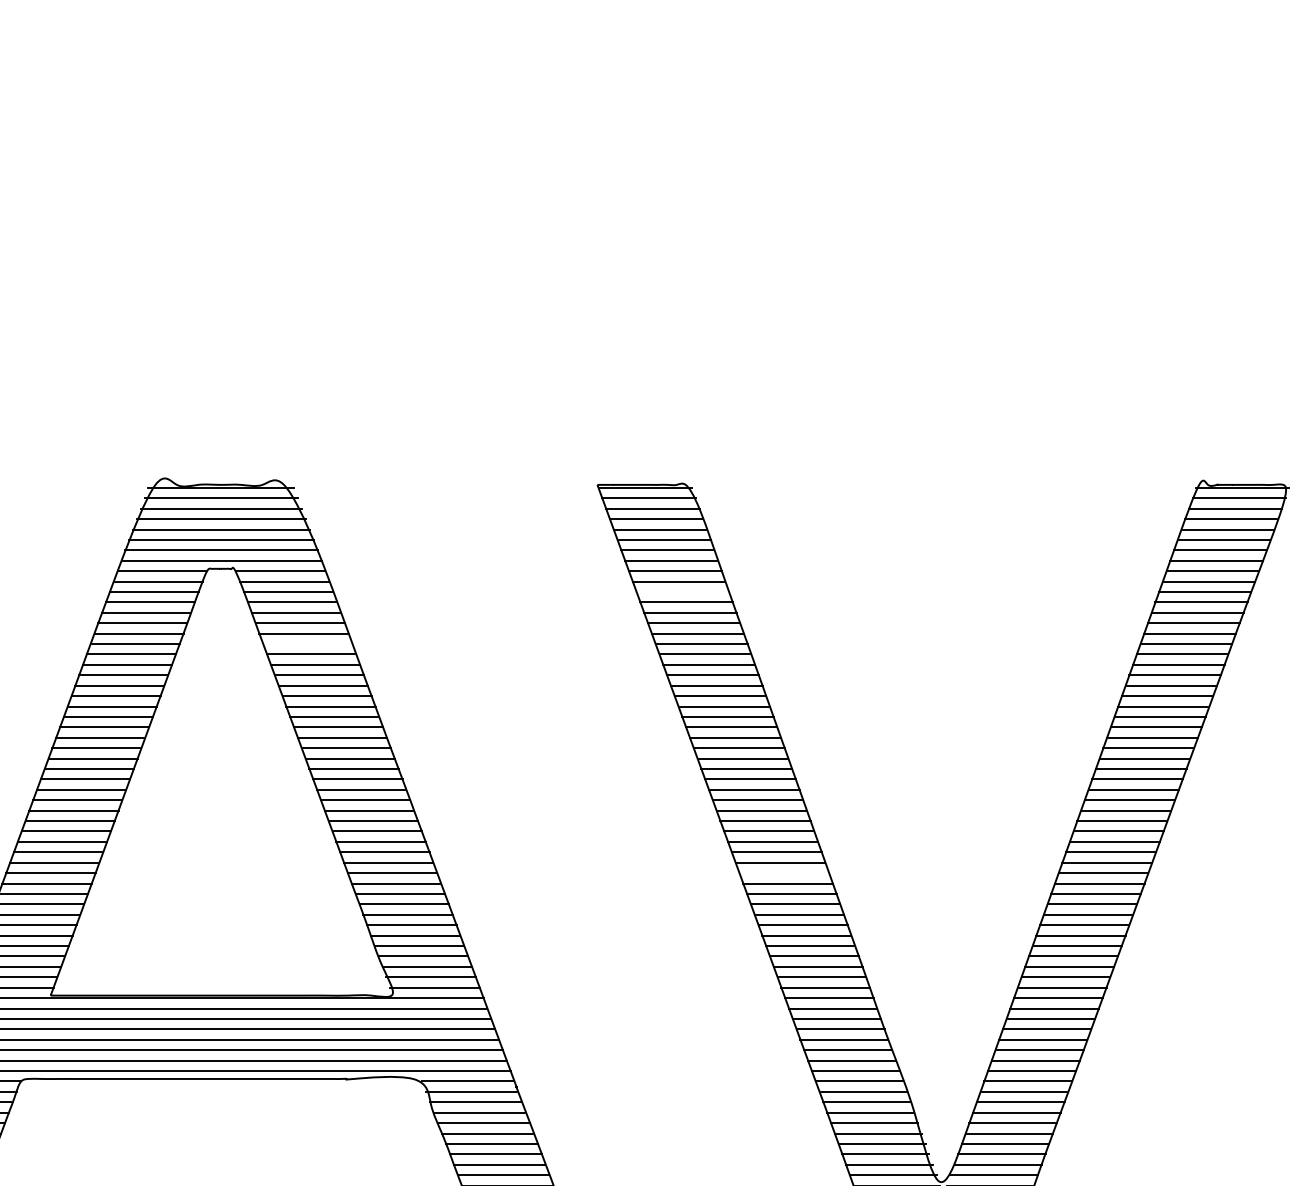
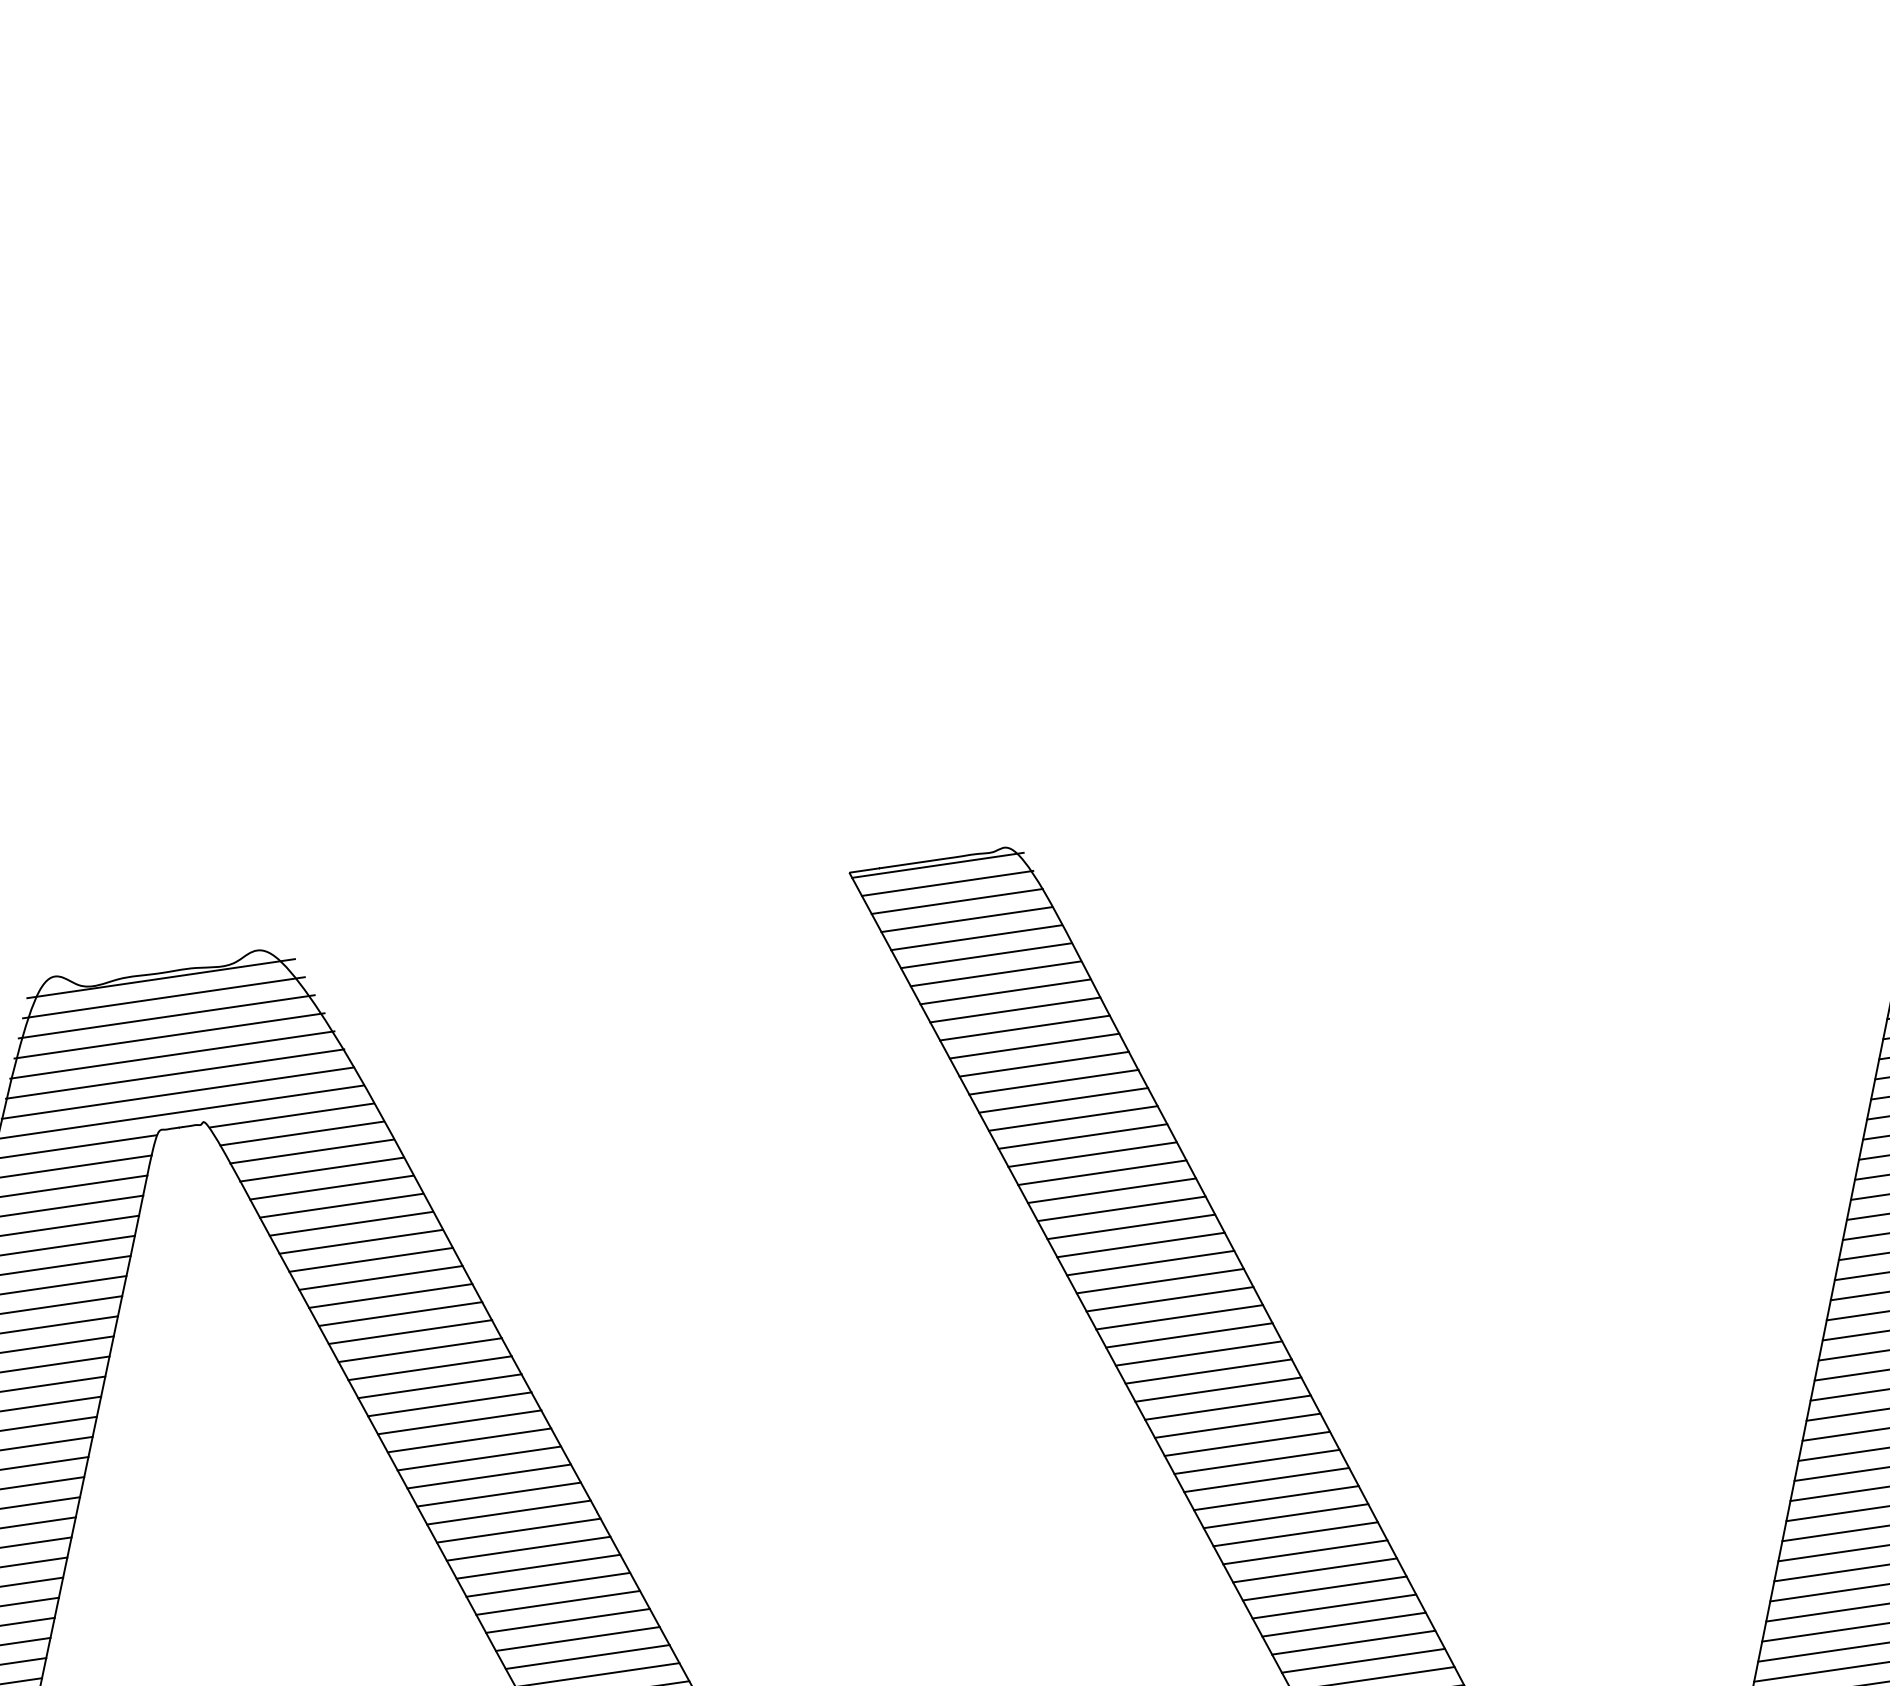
line: (682, 591) -> (1033, 1045), added
line: (307, 644) -> (360, 1242), added
line: (784, 873) -> (1296, 1534), added

